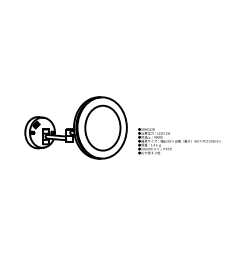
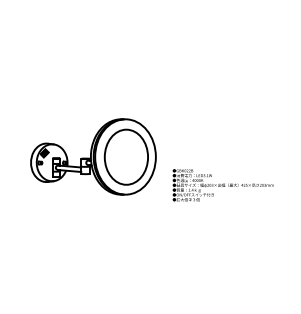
text: (178, 141) -> (222, 185), moved

